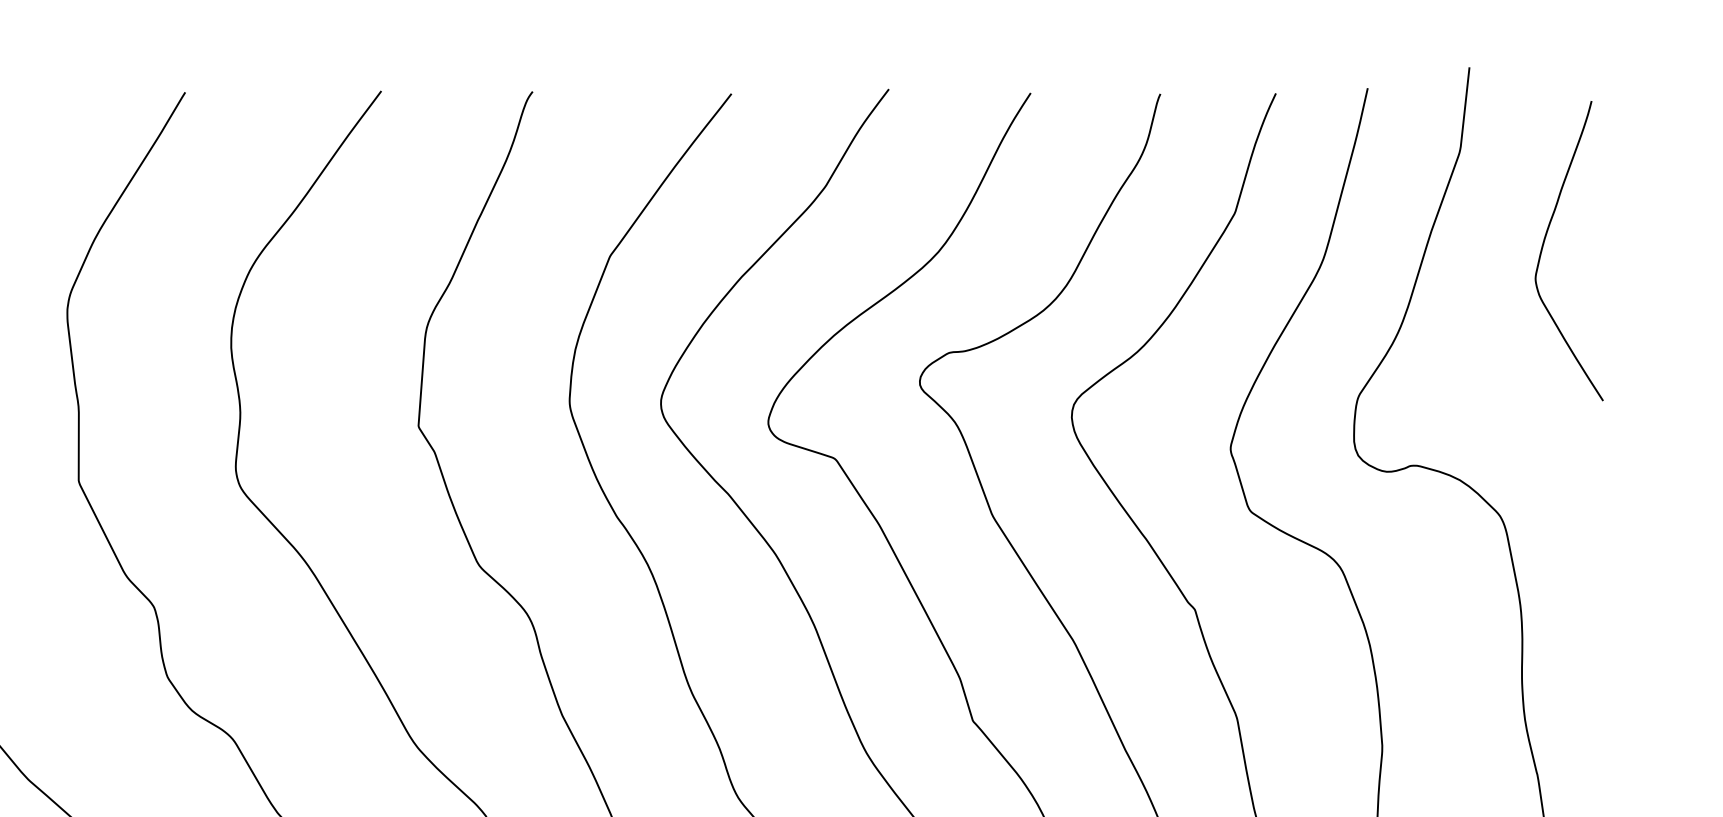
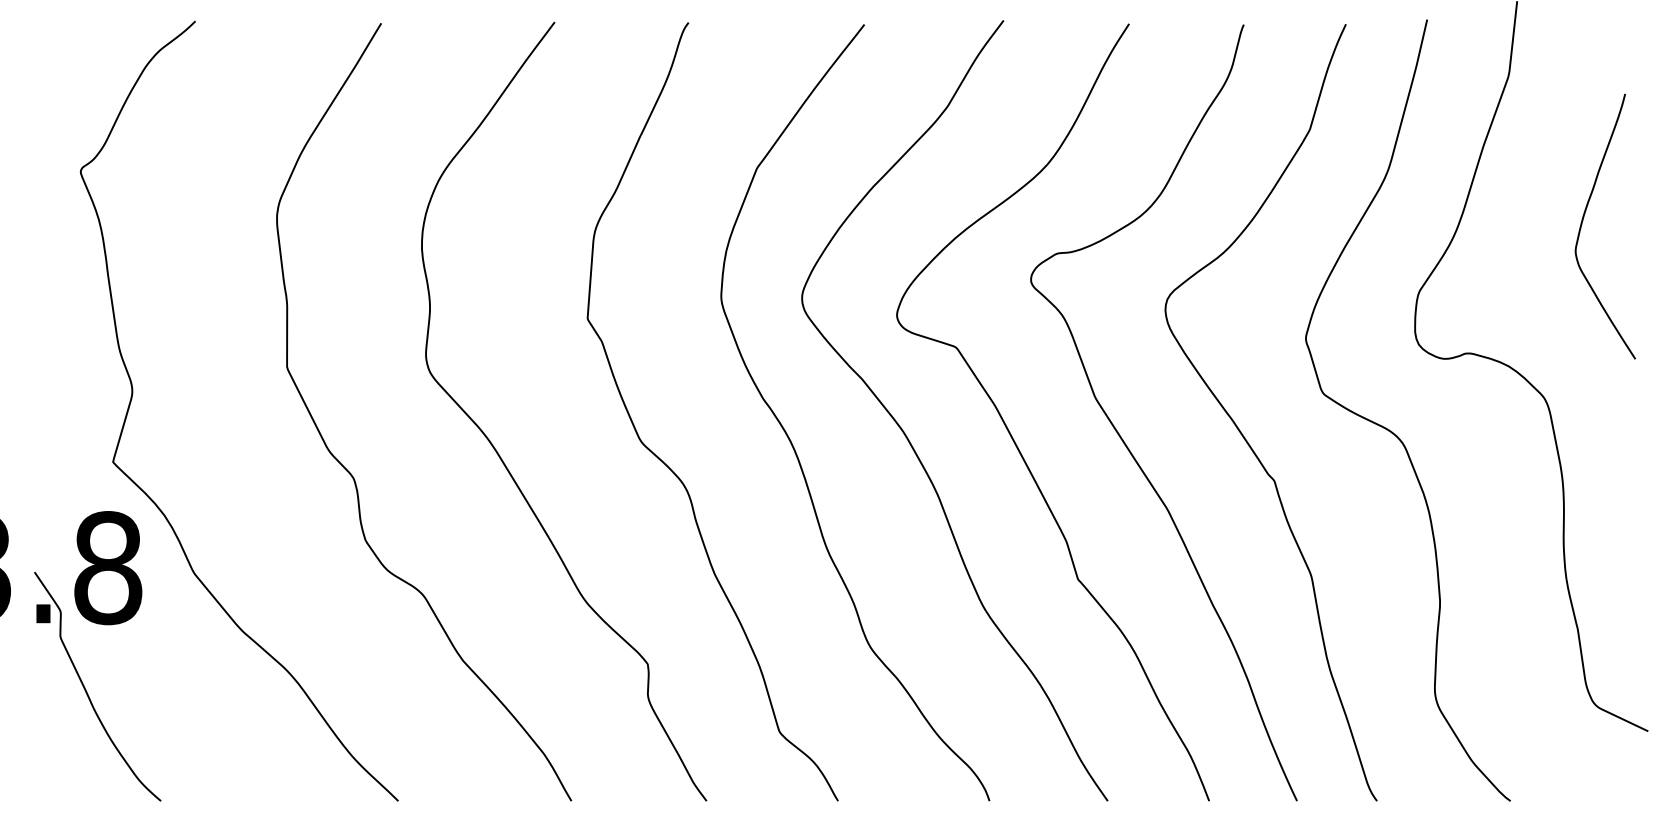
curve: (1544, 245) -> (1583, 221), moved

